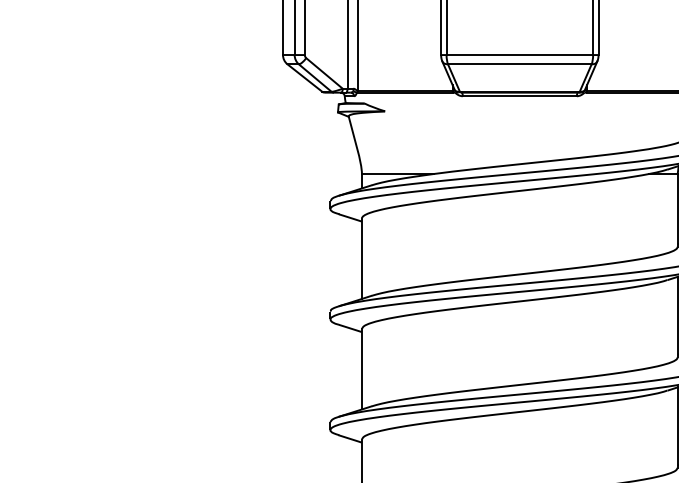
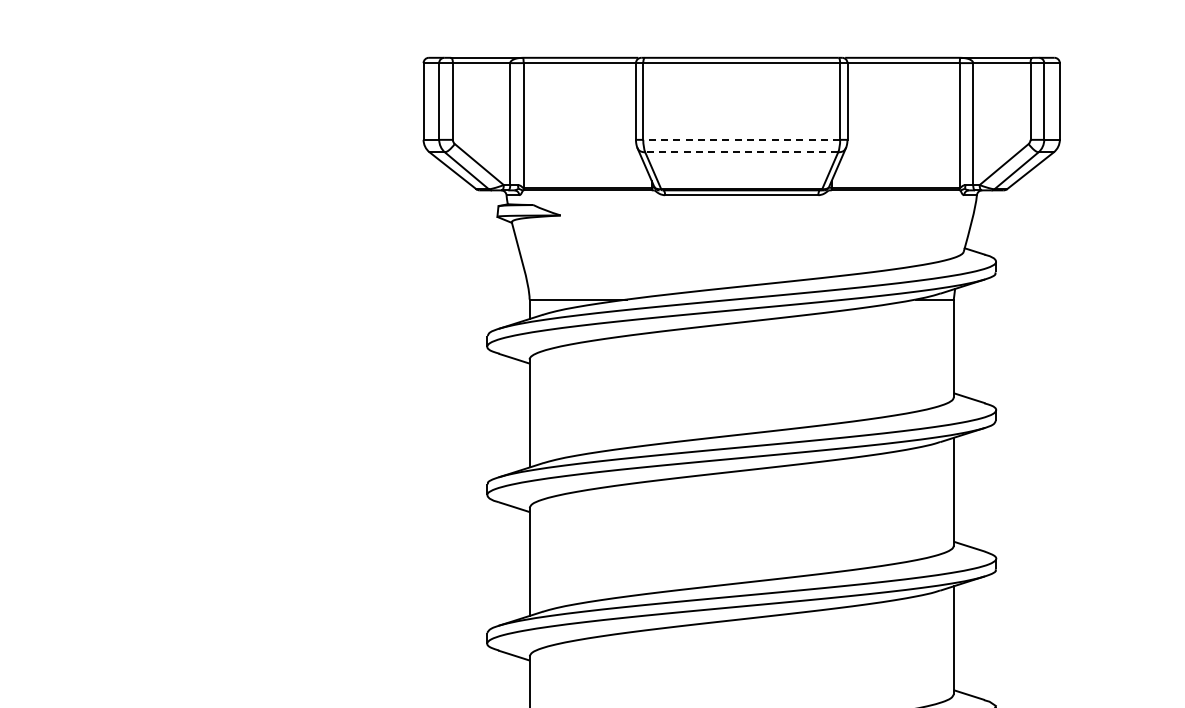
line: (519, 54) -> (741, 139), solid -> dashed
line: (519, 64) -> (741, 152), solid -> dashed

